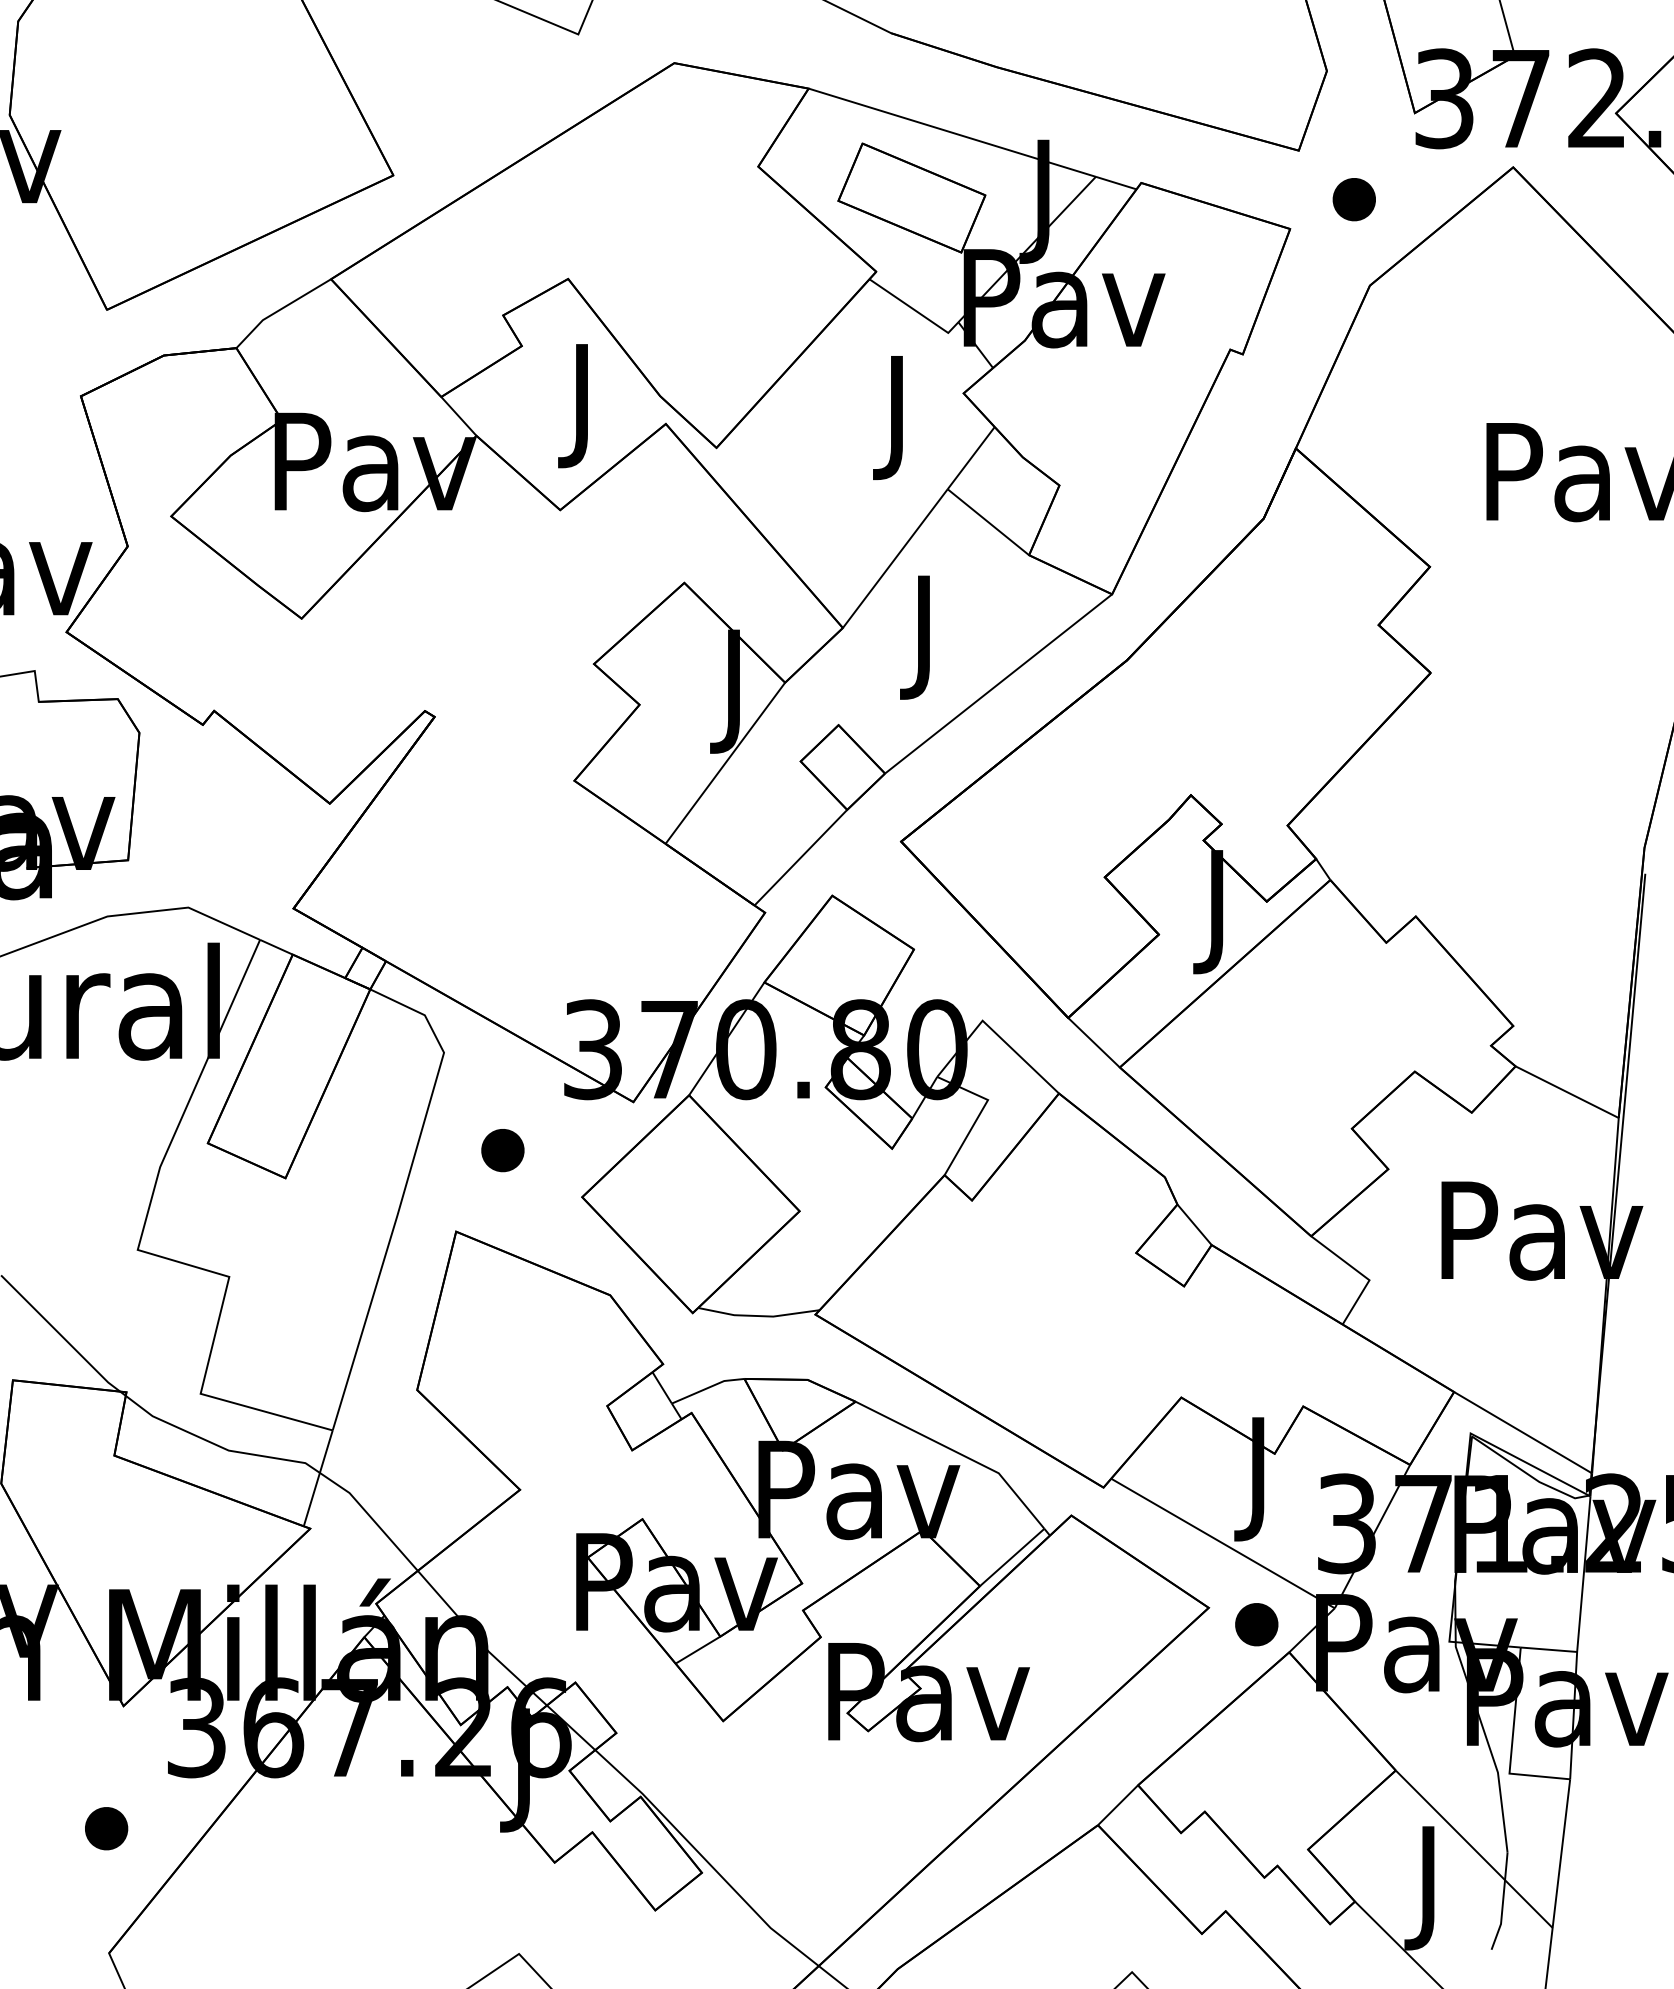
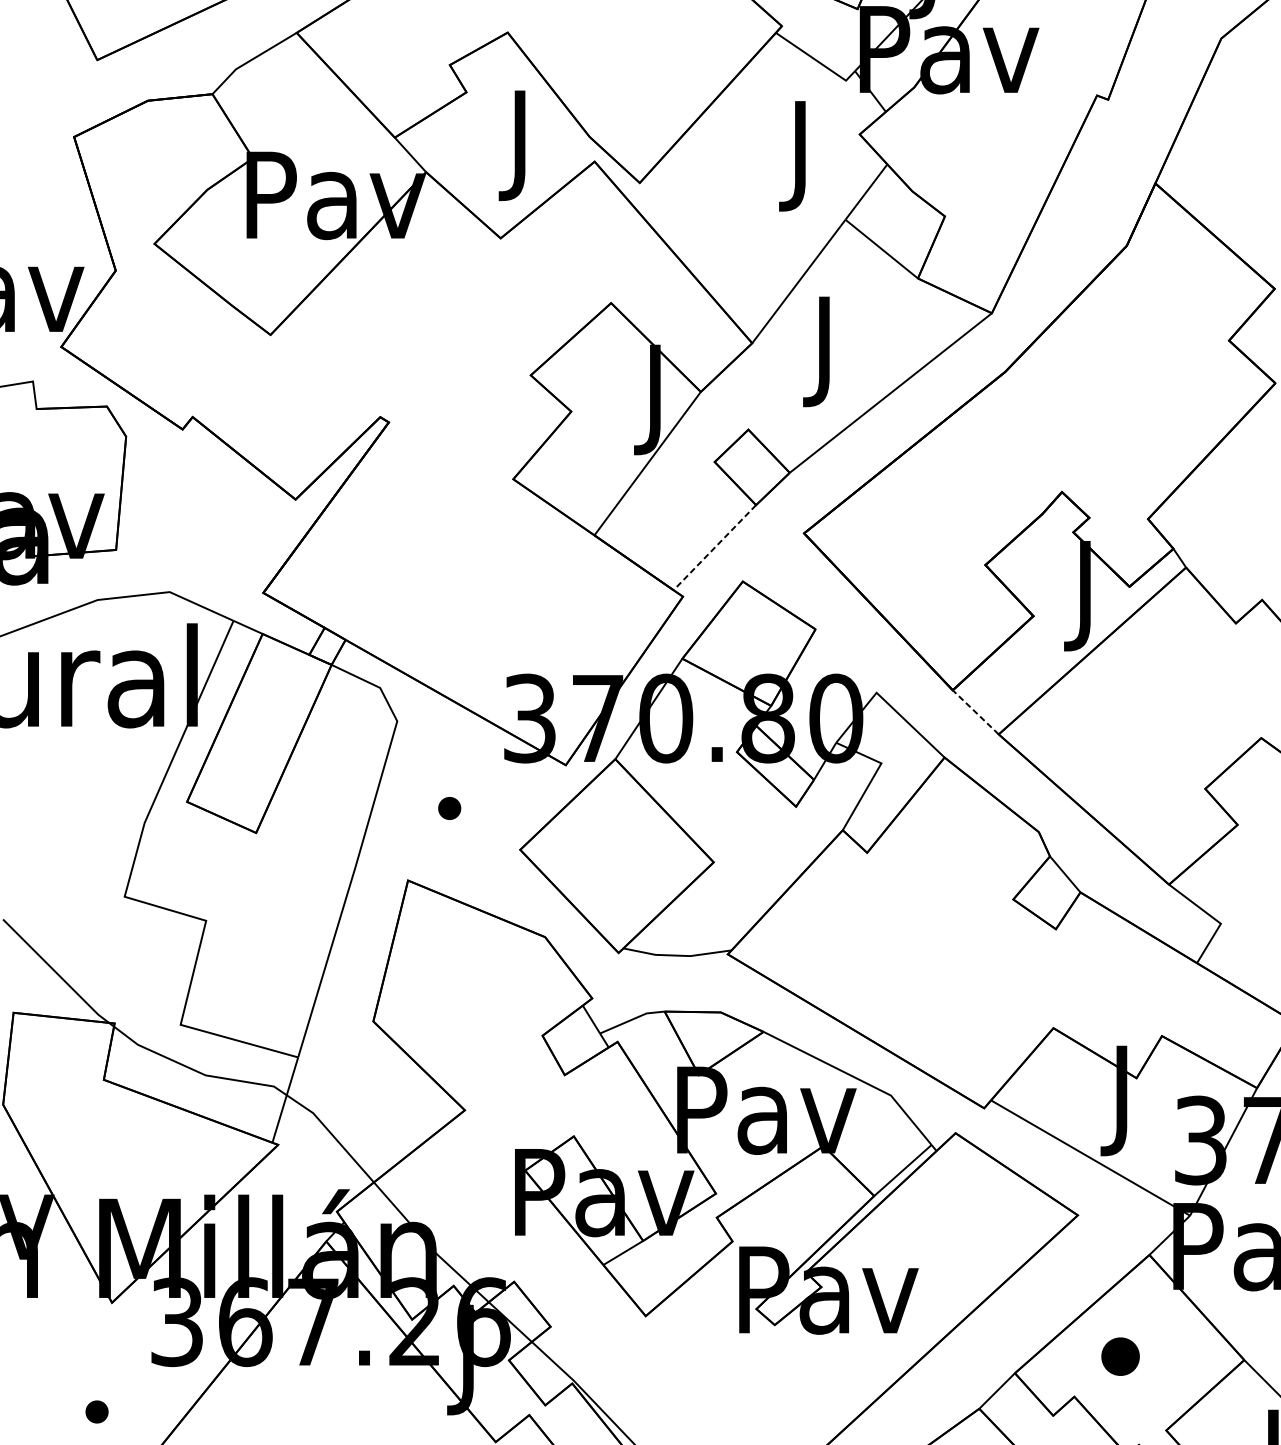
line: (800, 857) -> (714, 547), solid -> dashed
line: (1094, 1042) -> (976, 712), solid -> dashed
part: (502, 1150) -> (449, 808), size x0.6
part: (1256, 1624) -> (1120, 1356), moved
part: (106, 1828) -> (96, 1411), size x0.6

